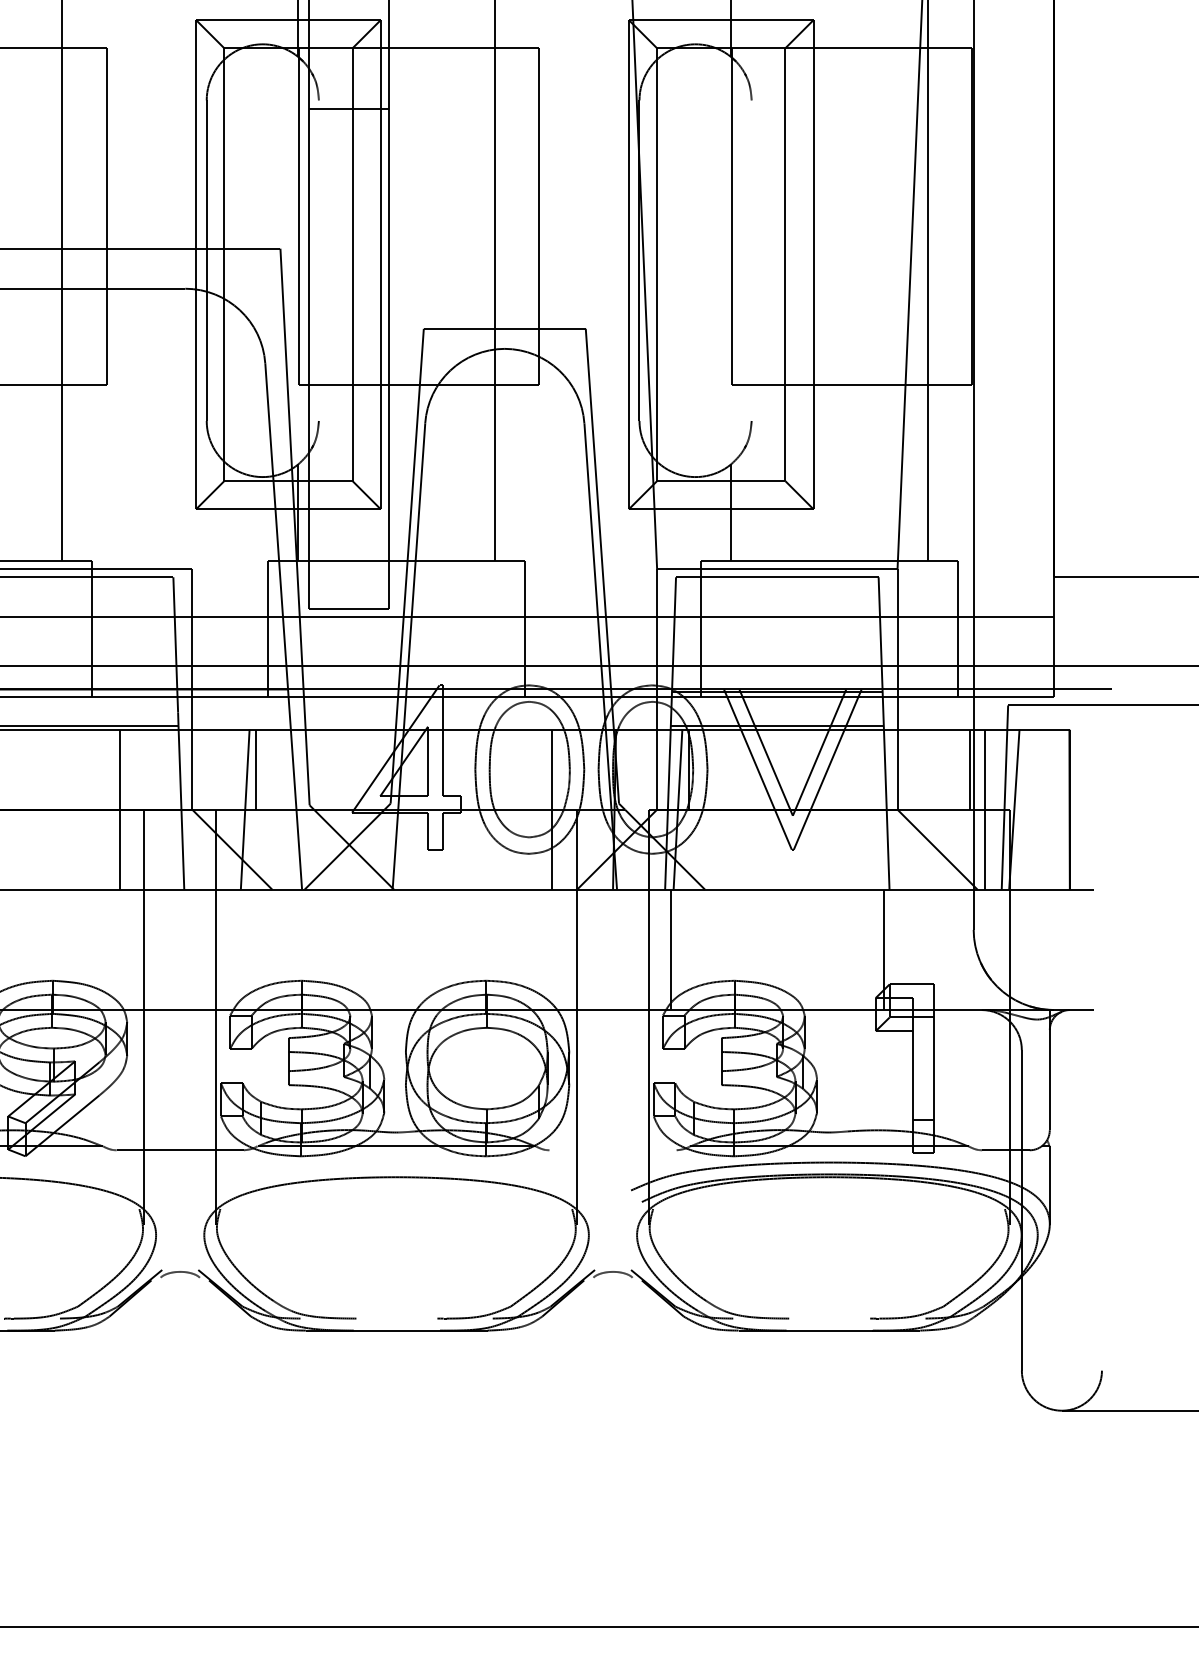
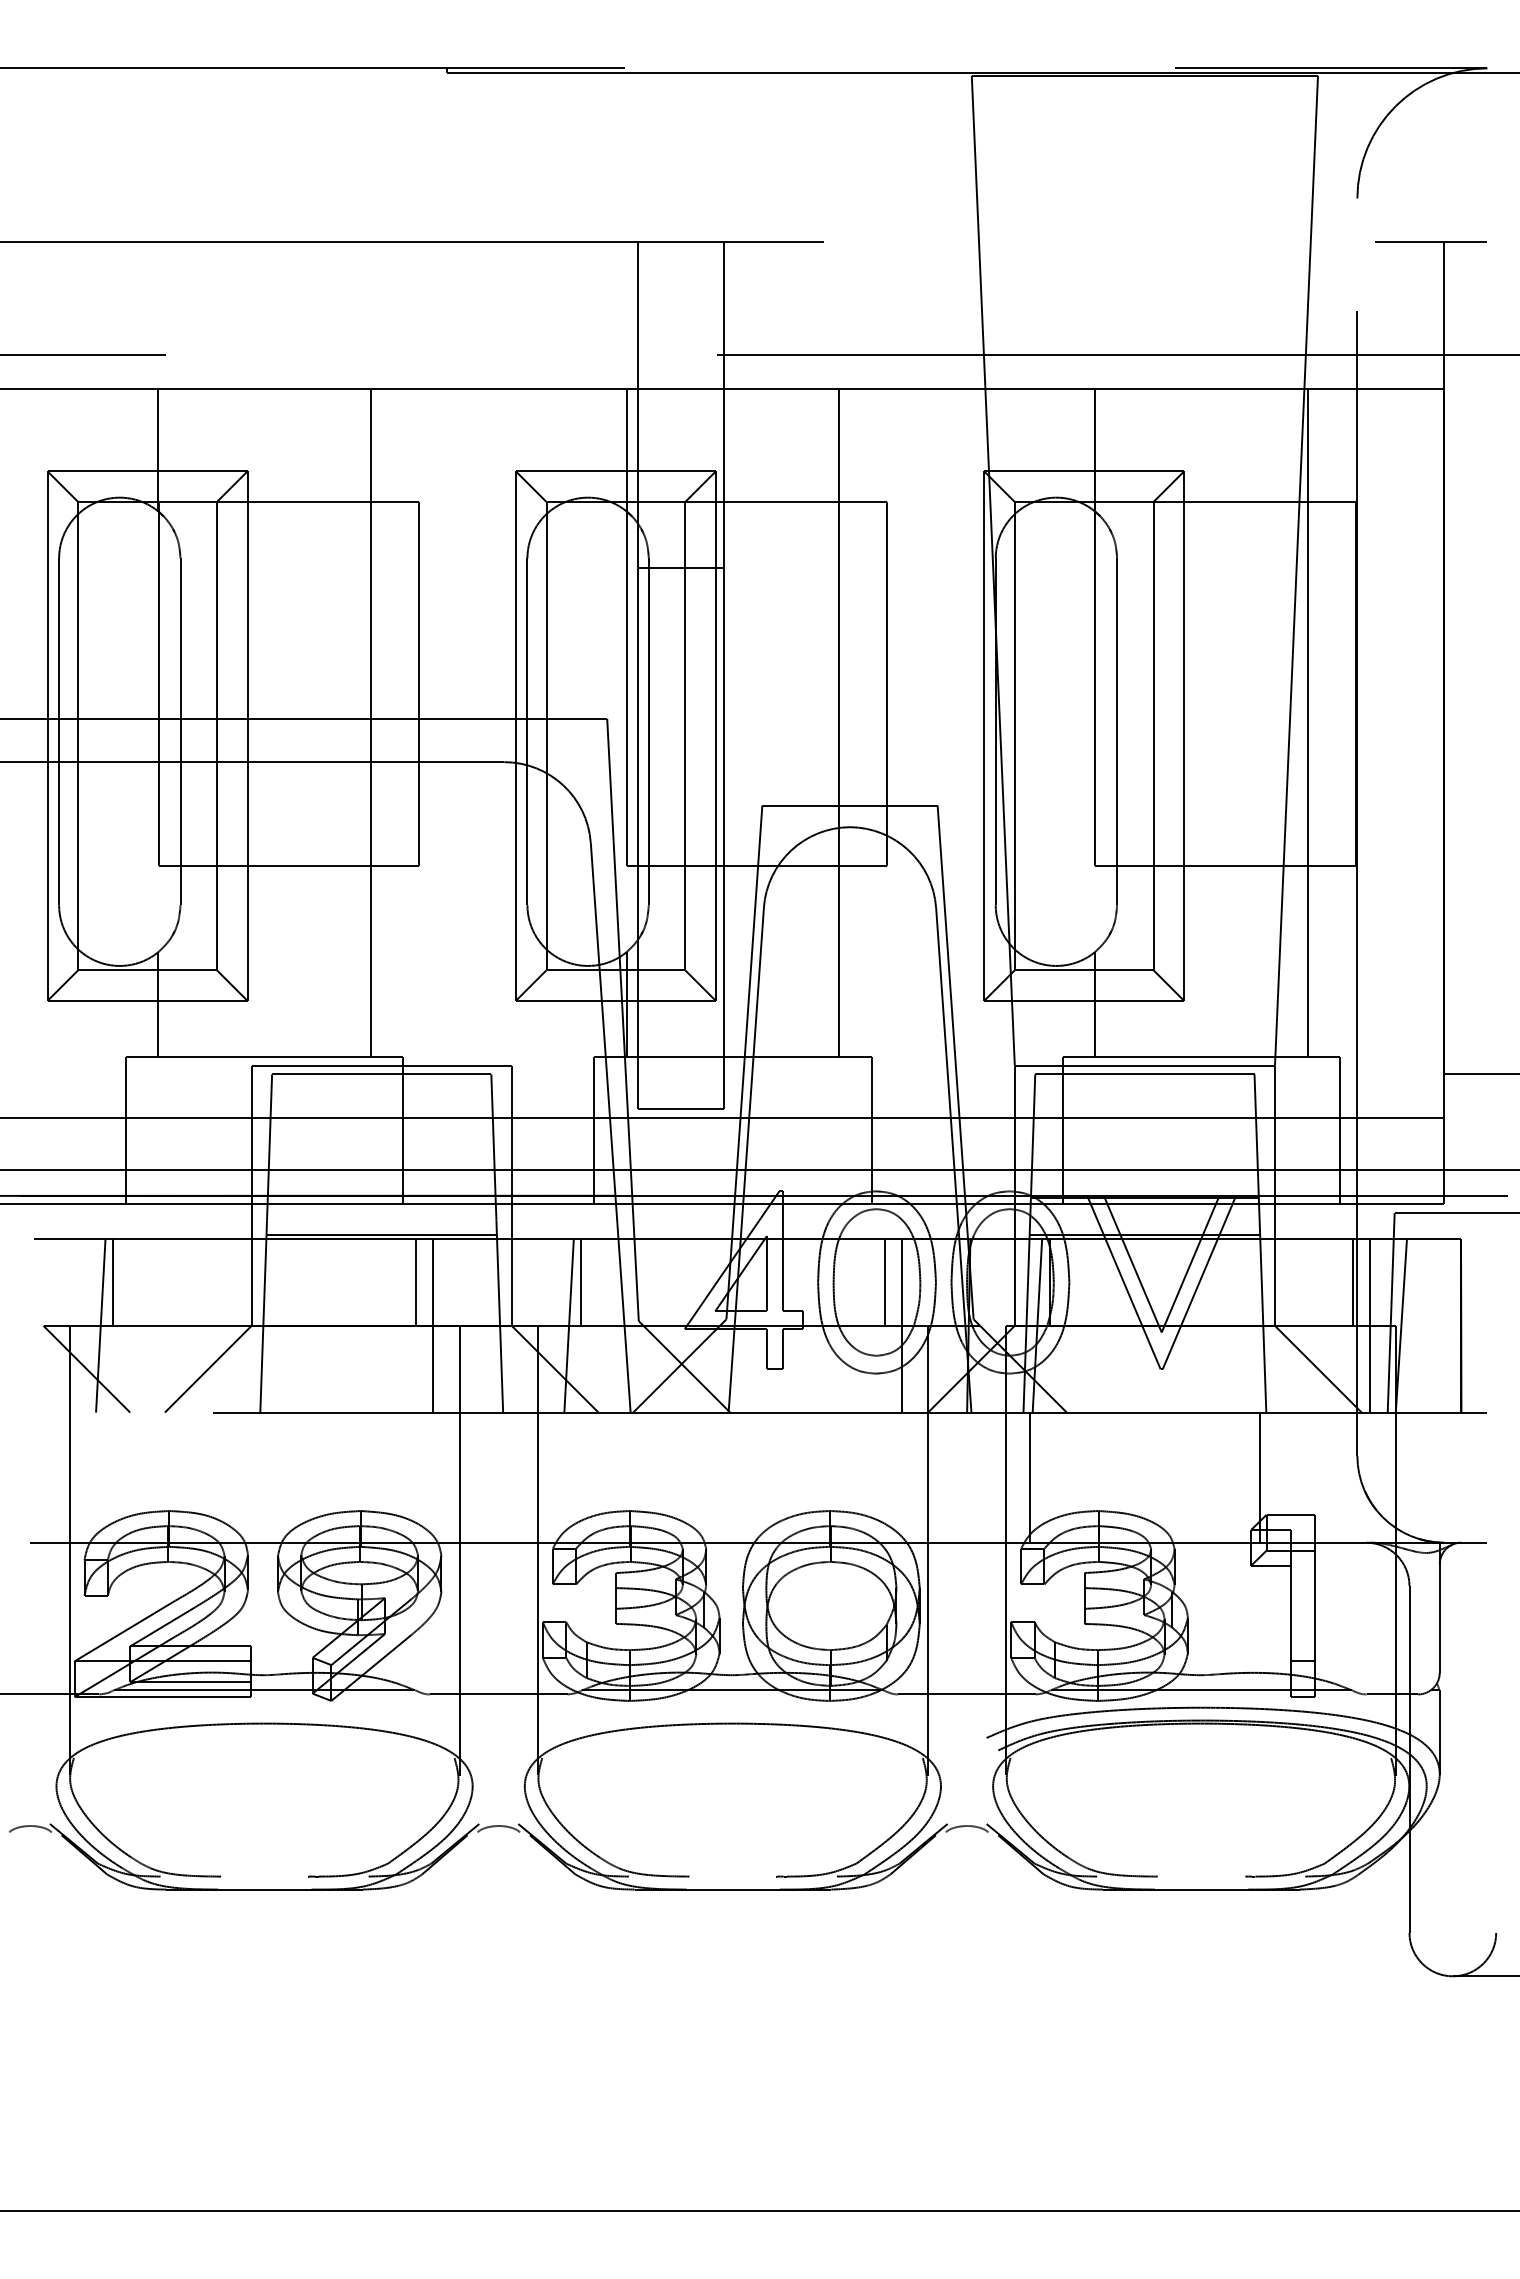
line: (318, 260) -> (648, 731), added
line: (752, 260) -> (1117, 731), added
line: (104, 769) -> (416, 1282), added
line: (536, 769) -> (884, 1282), added
line: (612, 1150) -> (966, 1694), added

